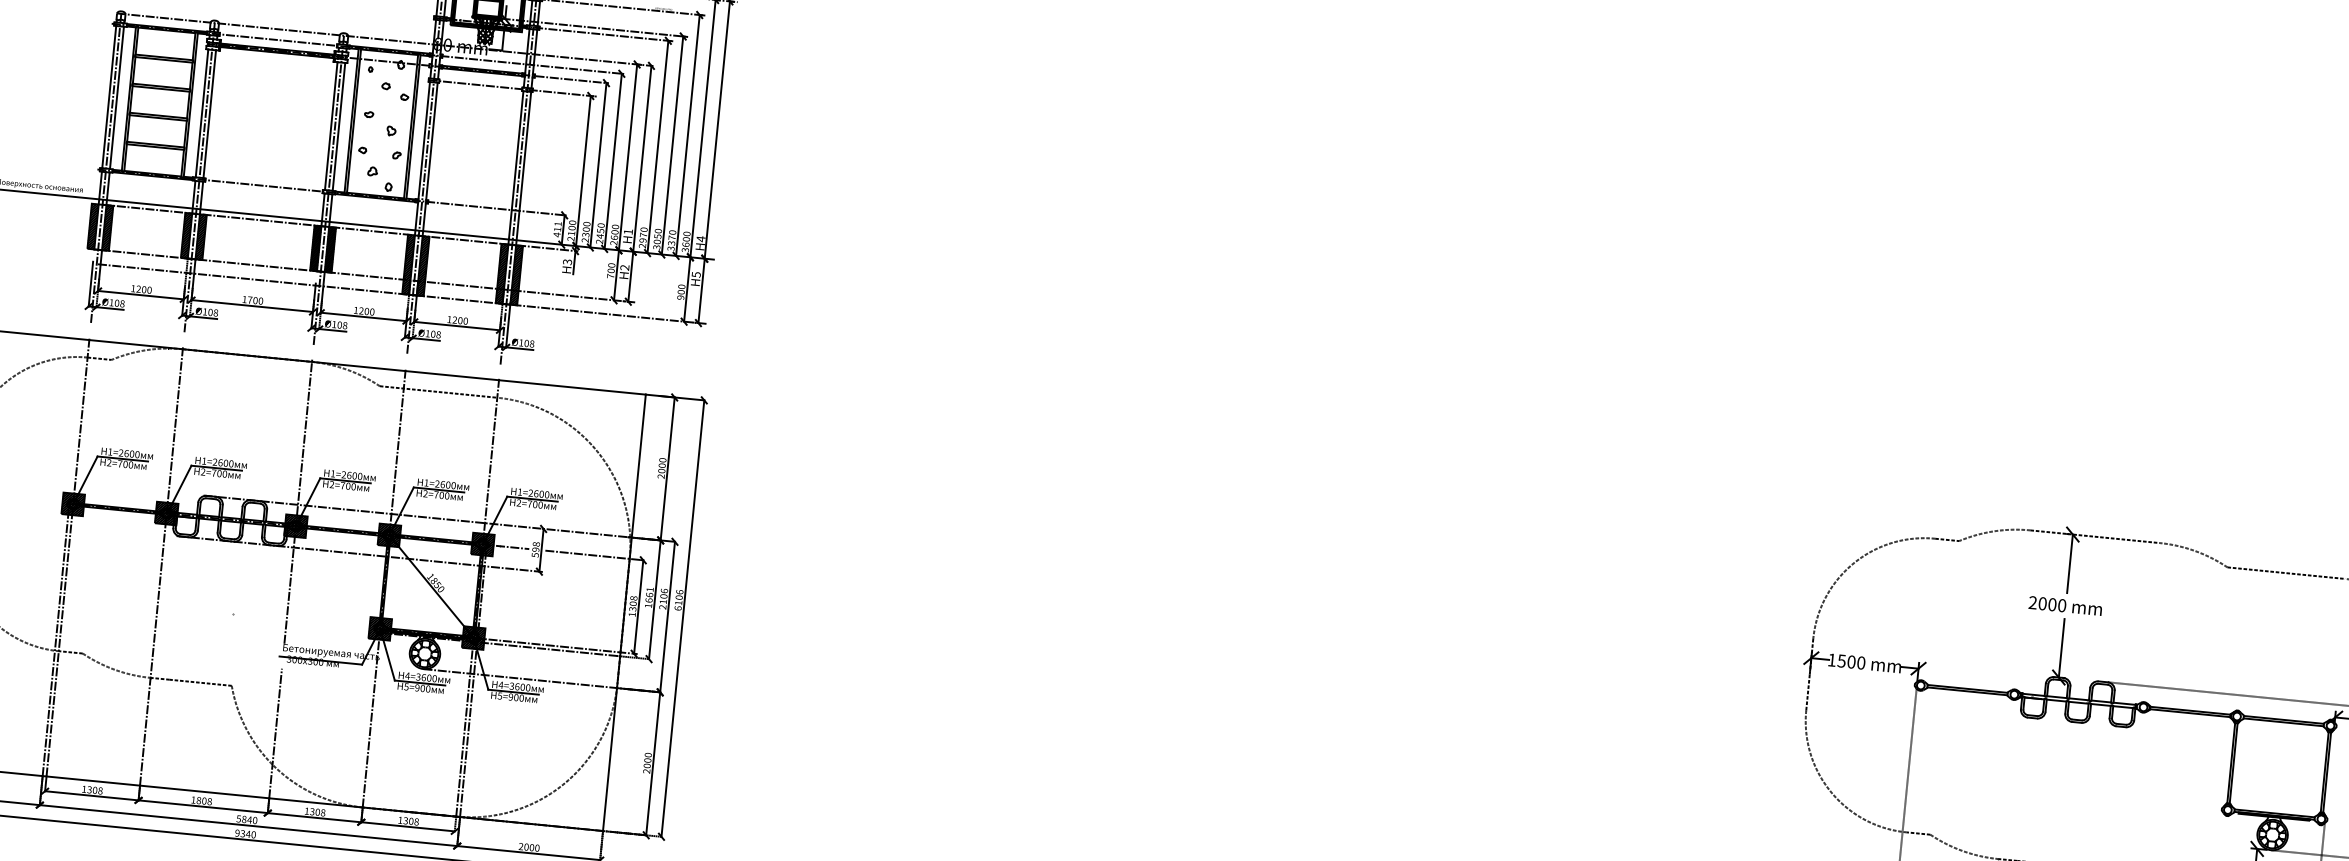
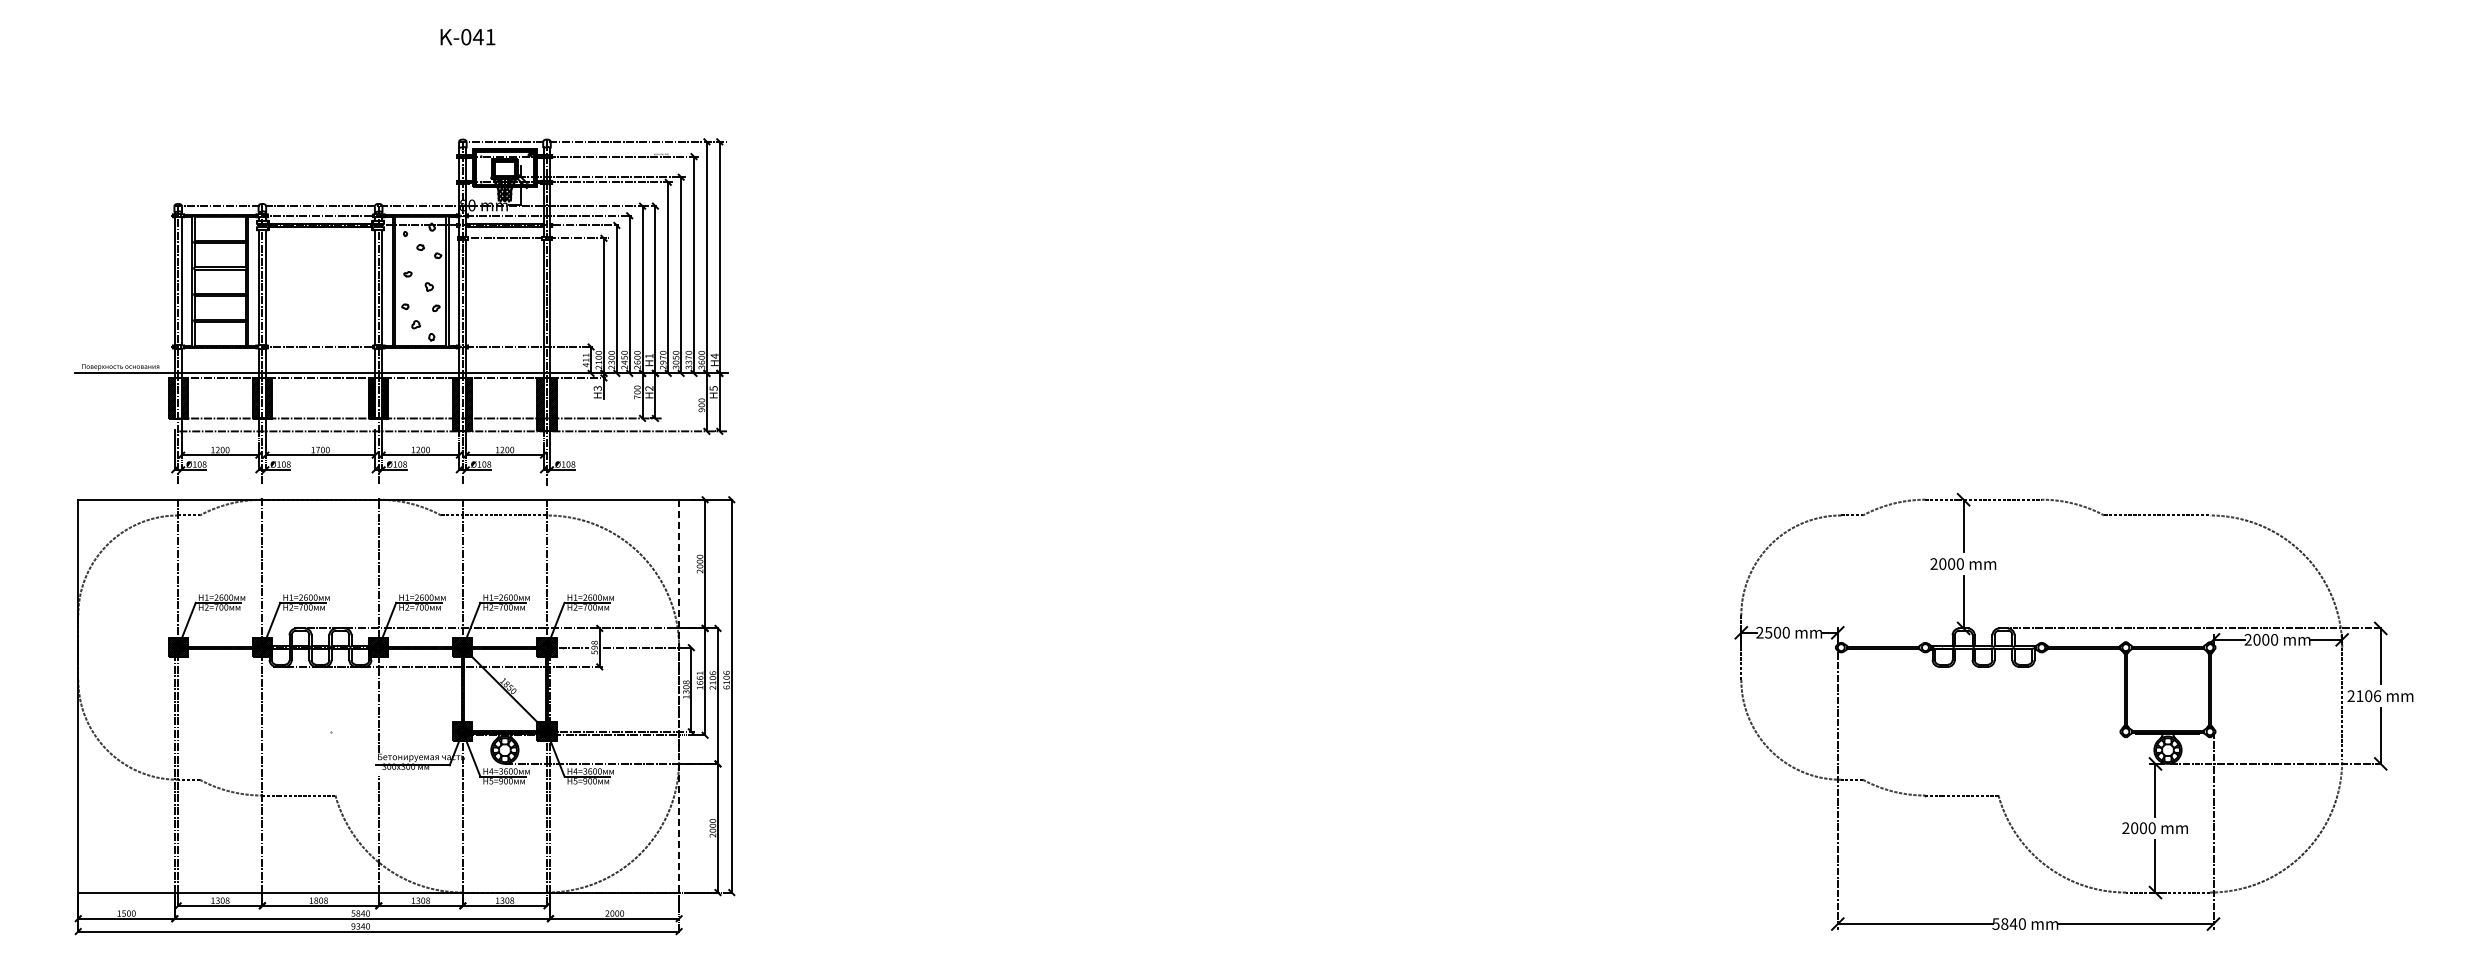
line: (624, 613) -> (679, 696), solid -> dashed
text: (1831, 659) -> (1759, 632), 1500 -> 2500

